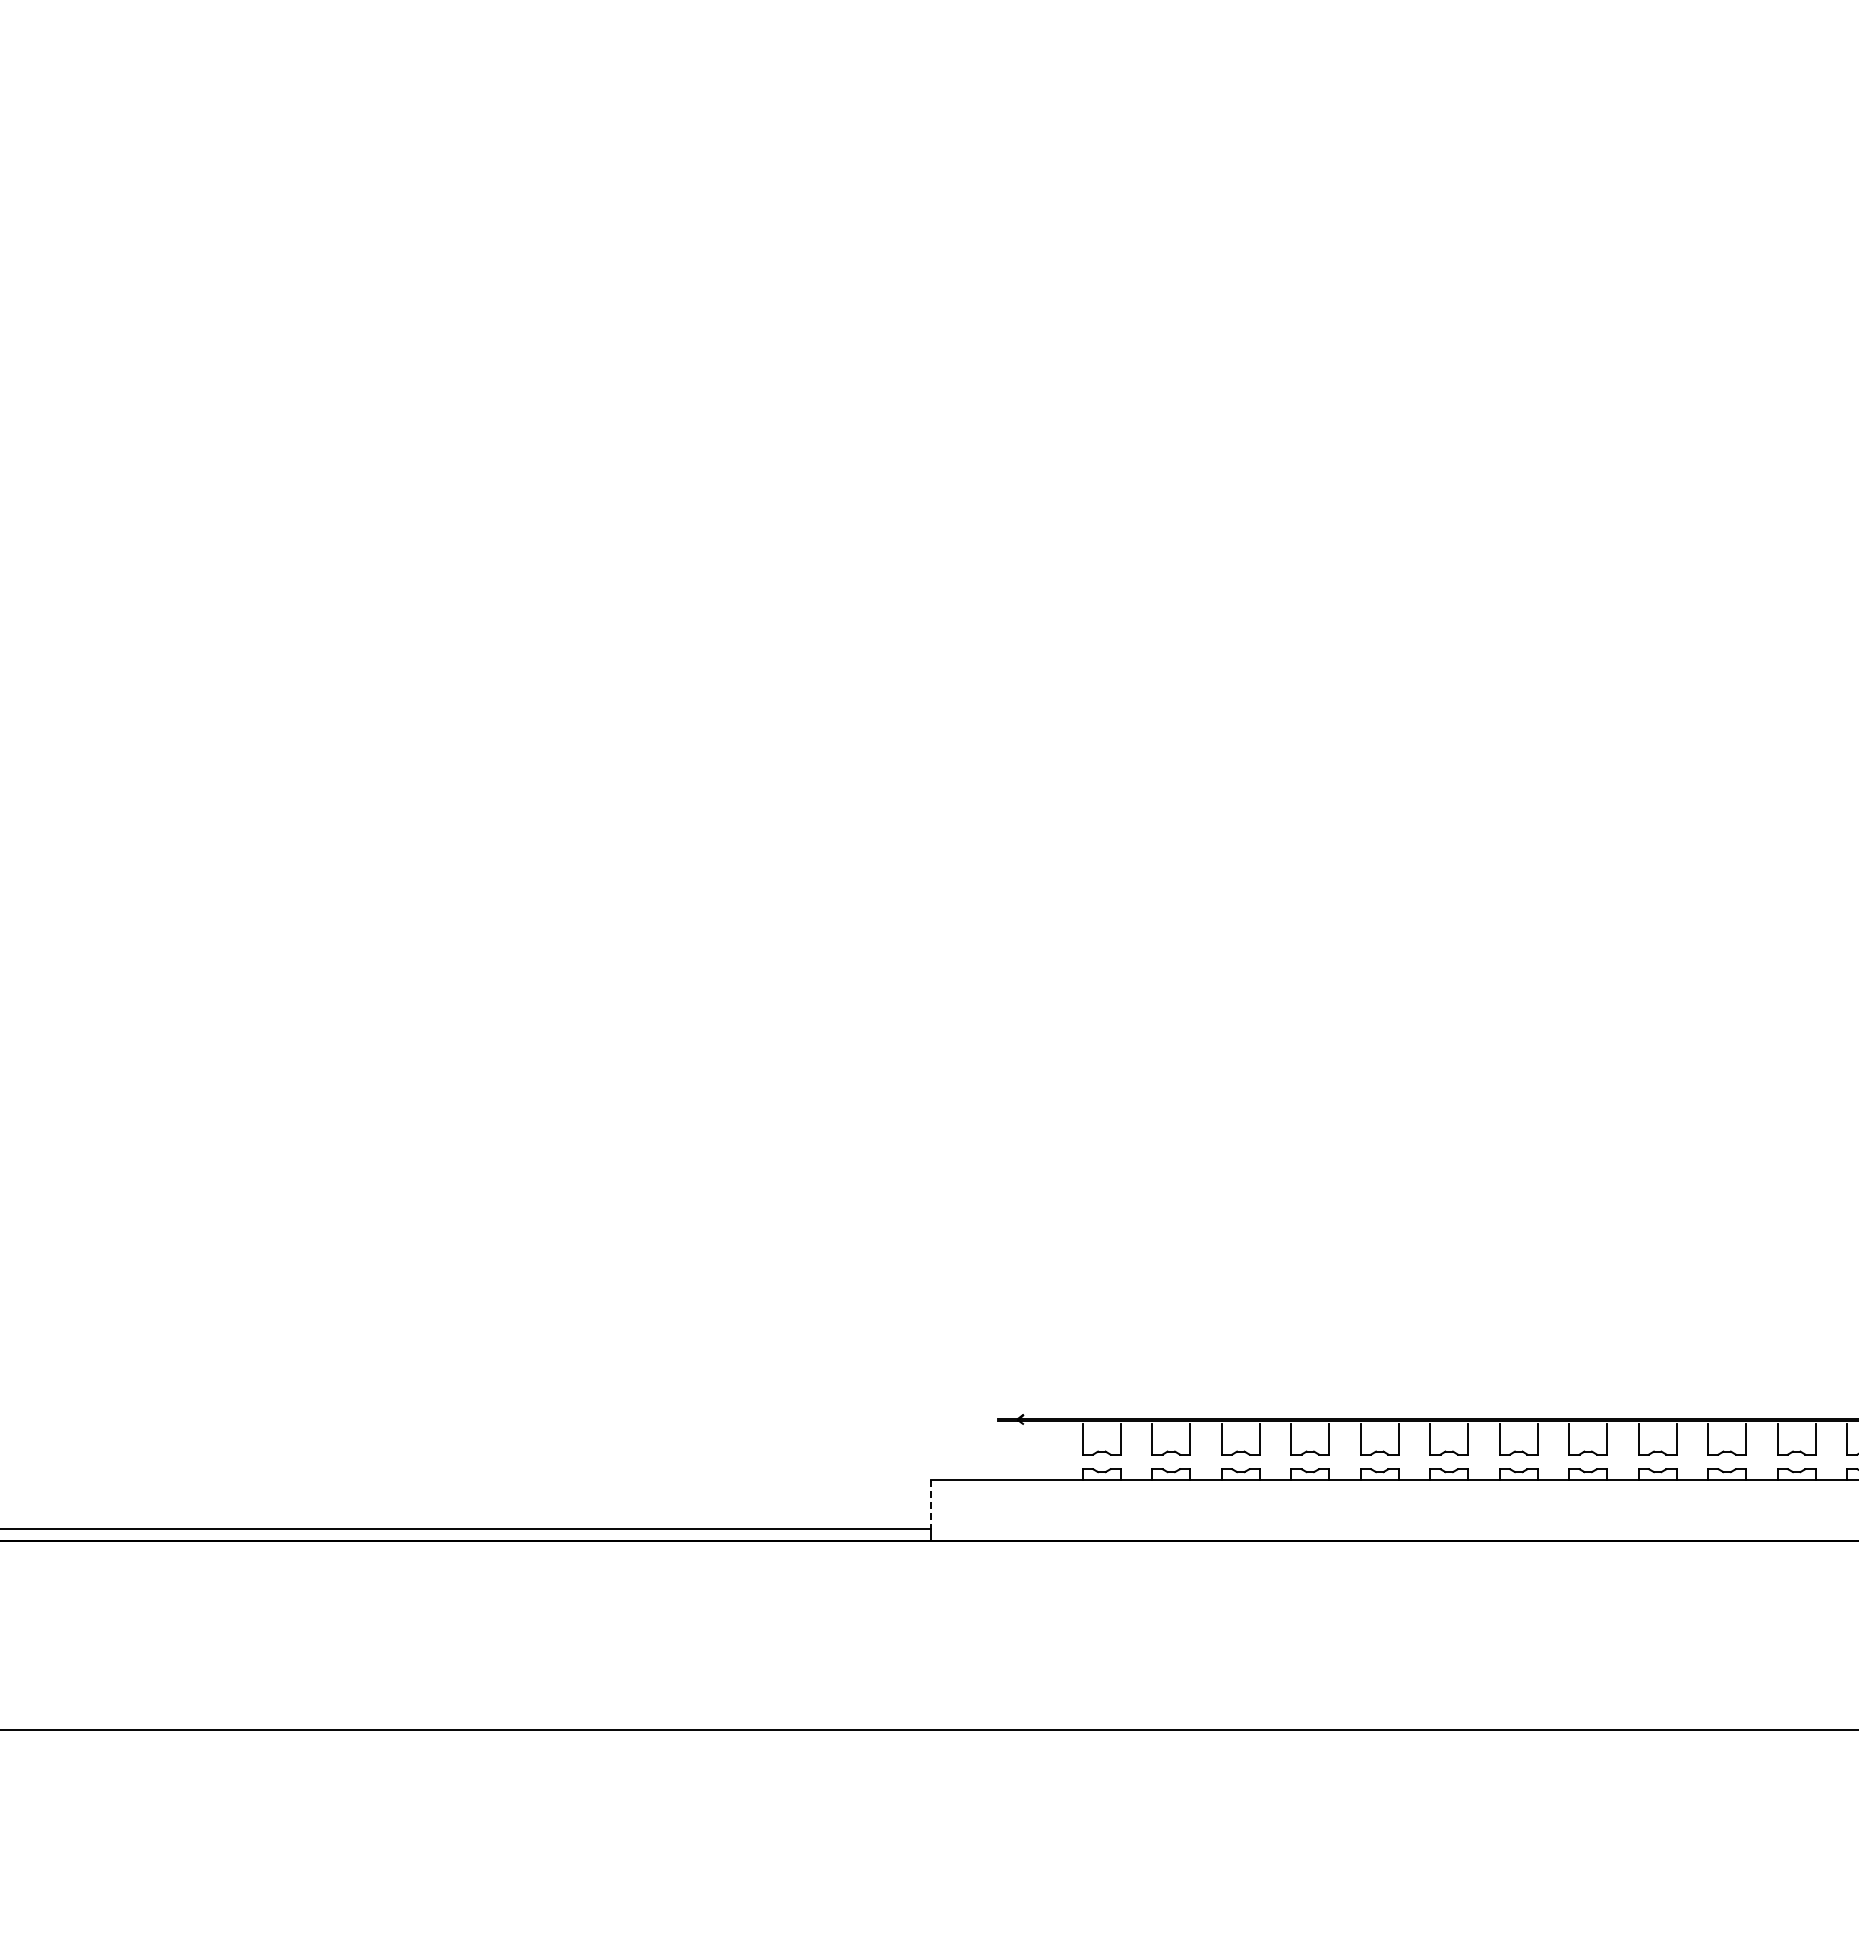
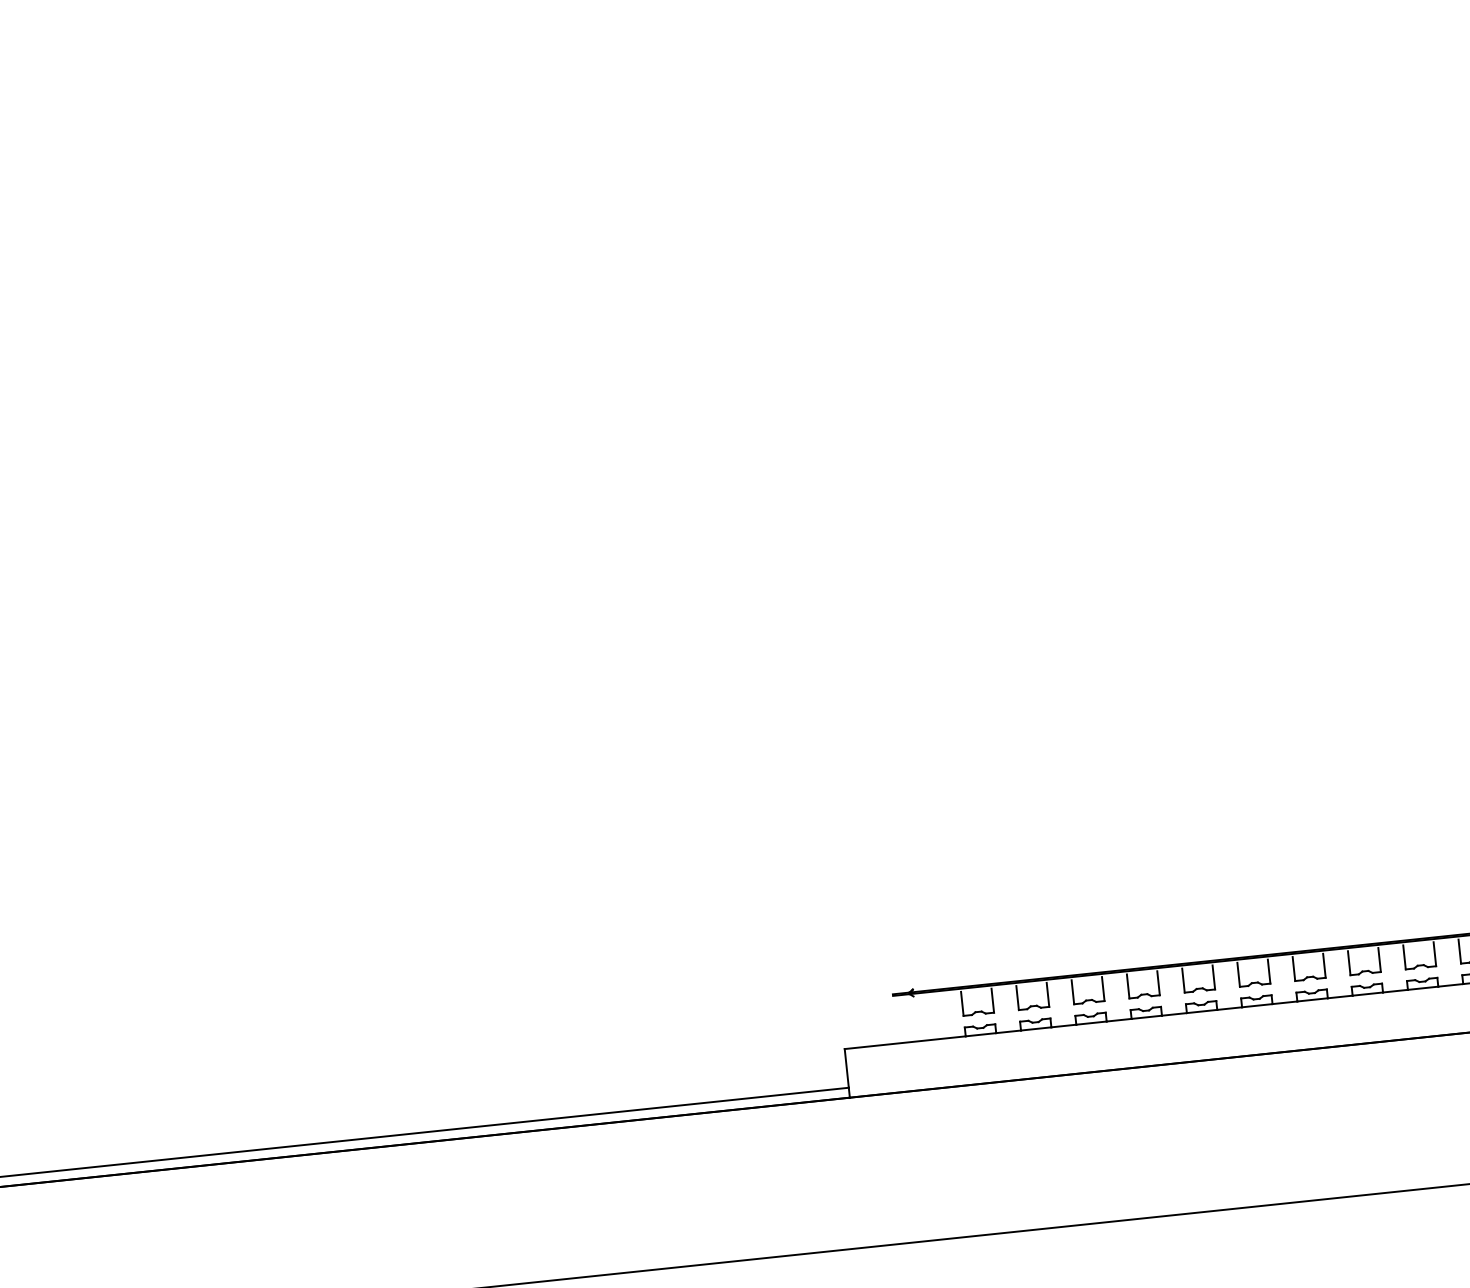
line: (930, 1505) -> (846, 1069), dashed -> solid

